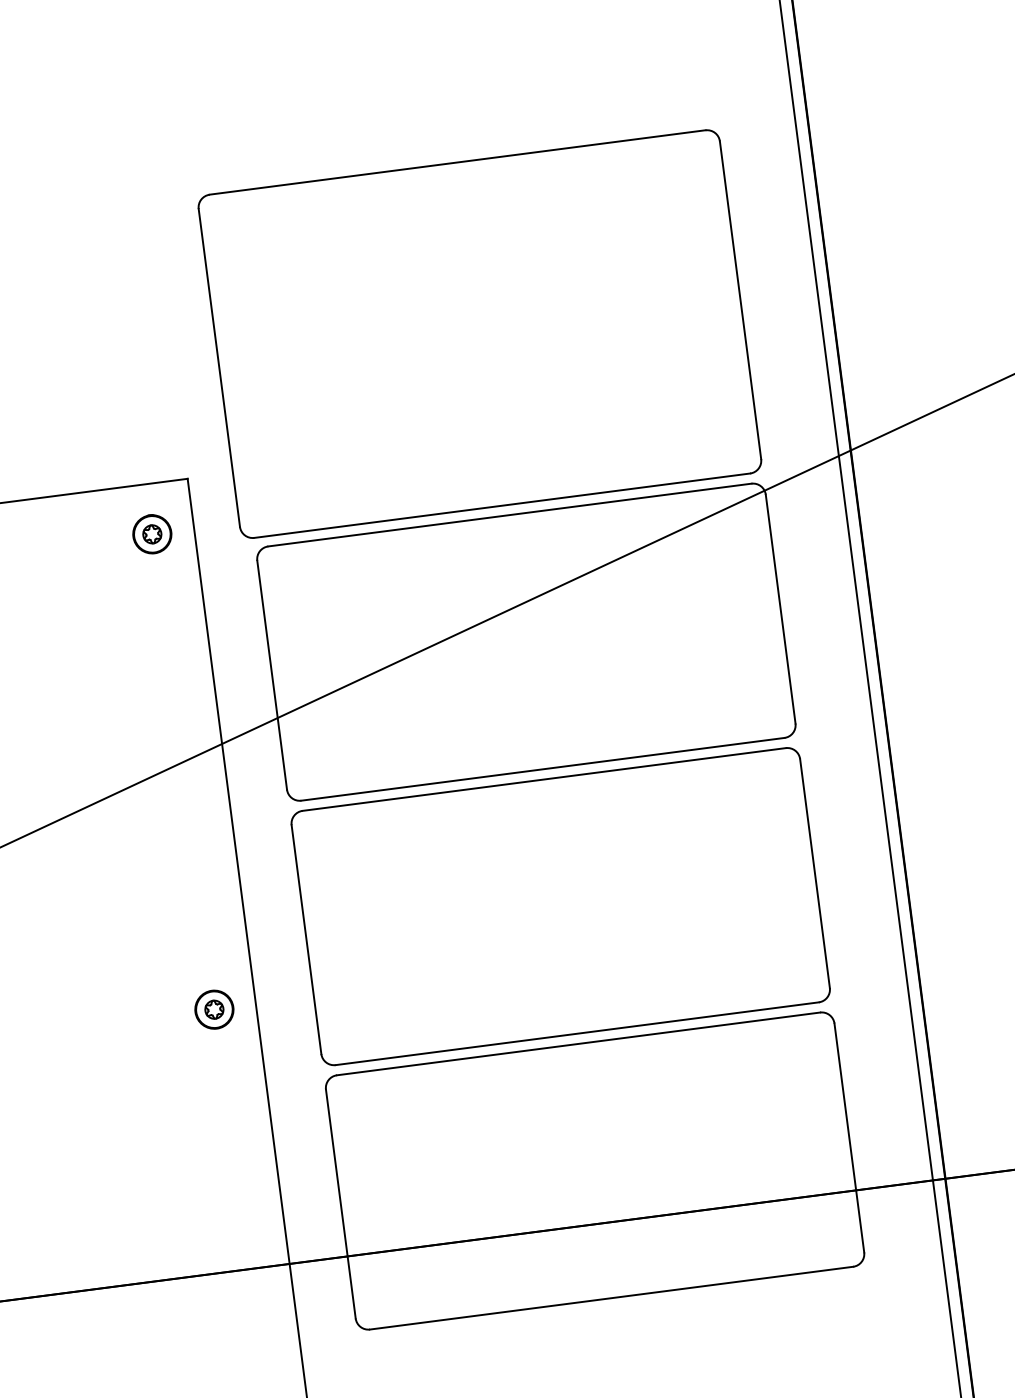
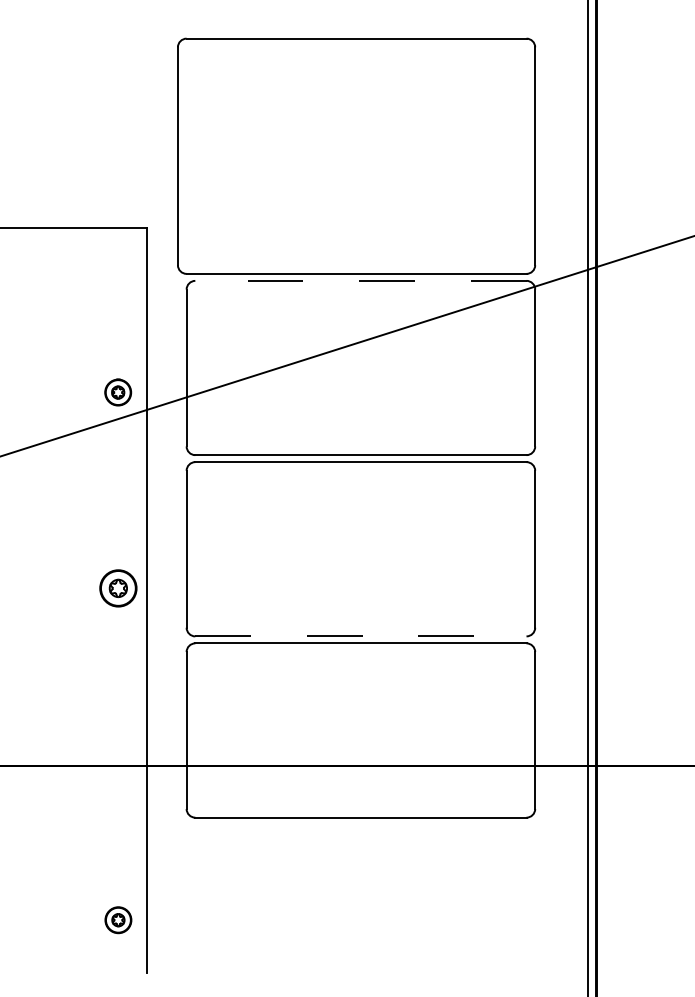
line: (509, 514) -> (360, 280), solid -> dashed
part: (152, 534) -> (118, 392), moved
part: (214, 1009) -> (118, 588), size x1.4
line: (576, 1033) -> (360, 636), solid -> dashed

